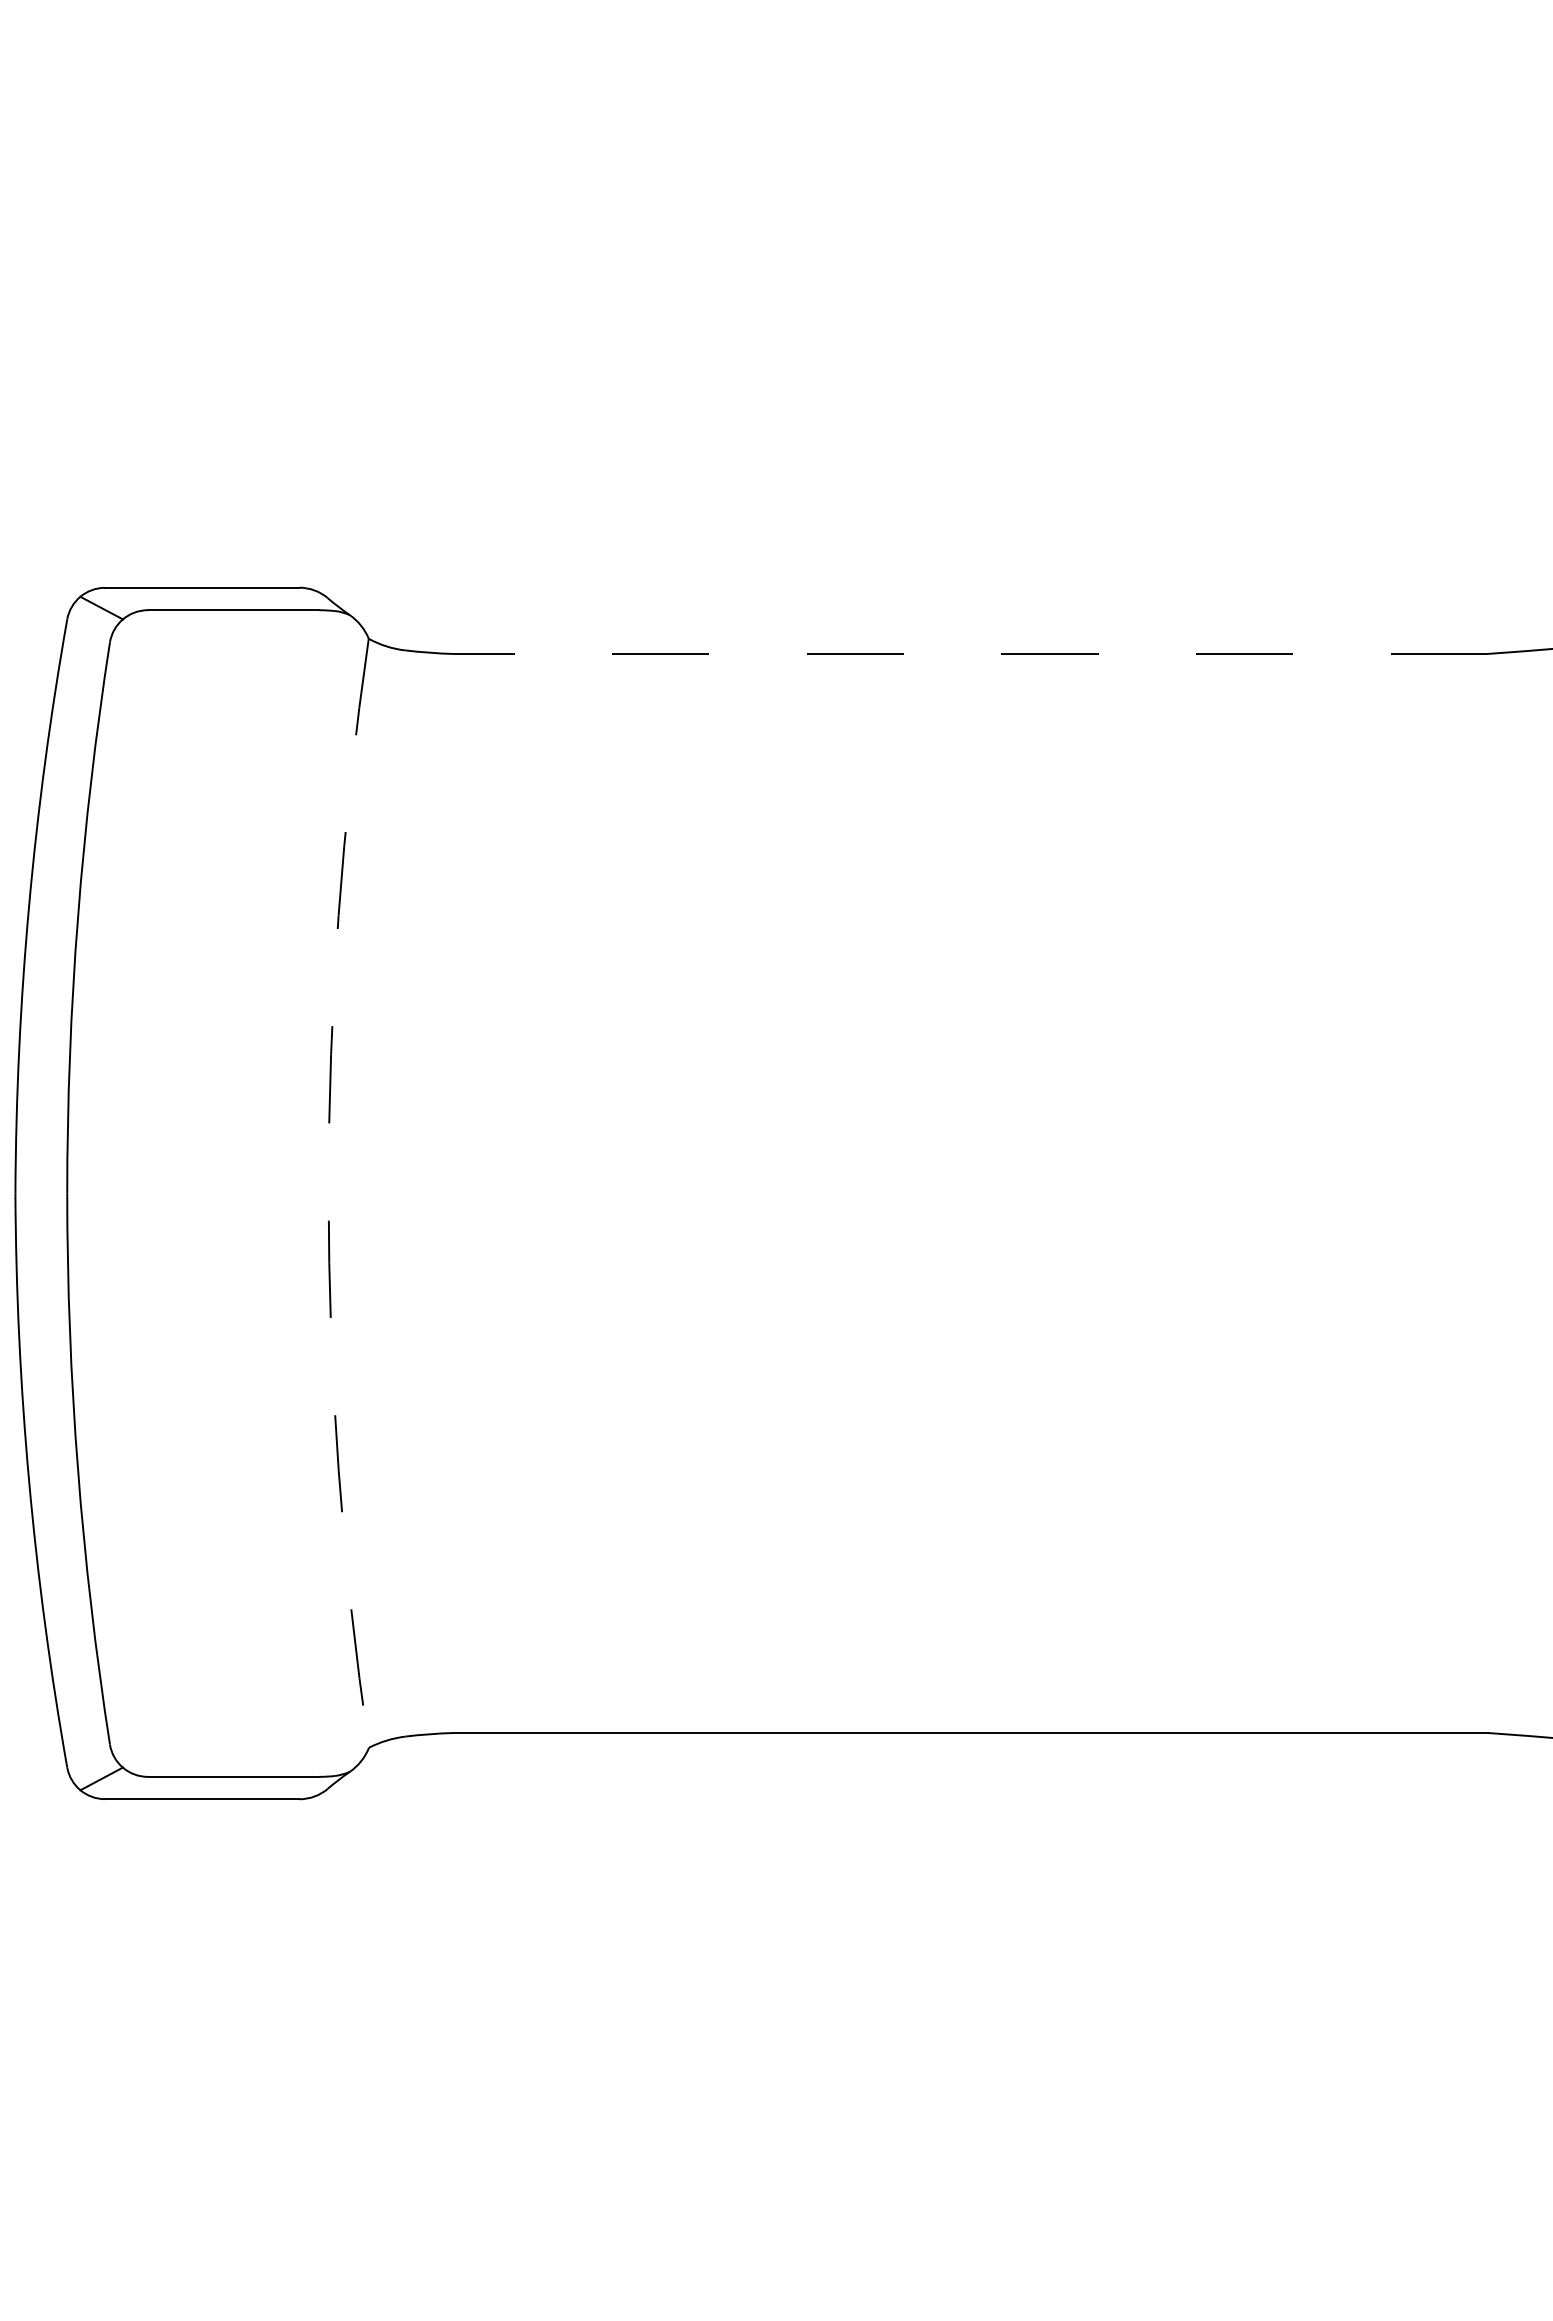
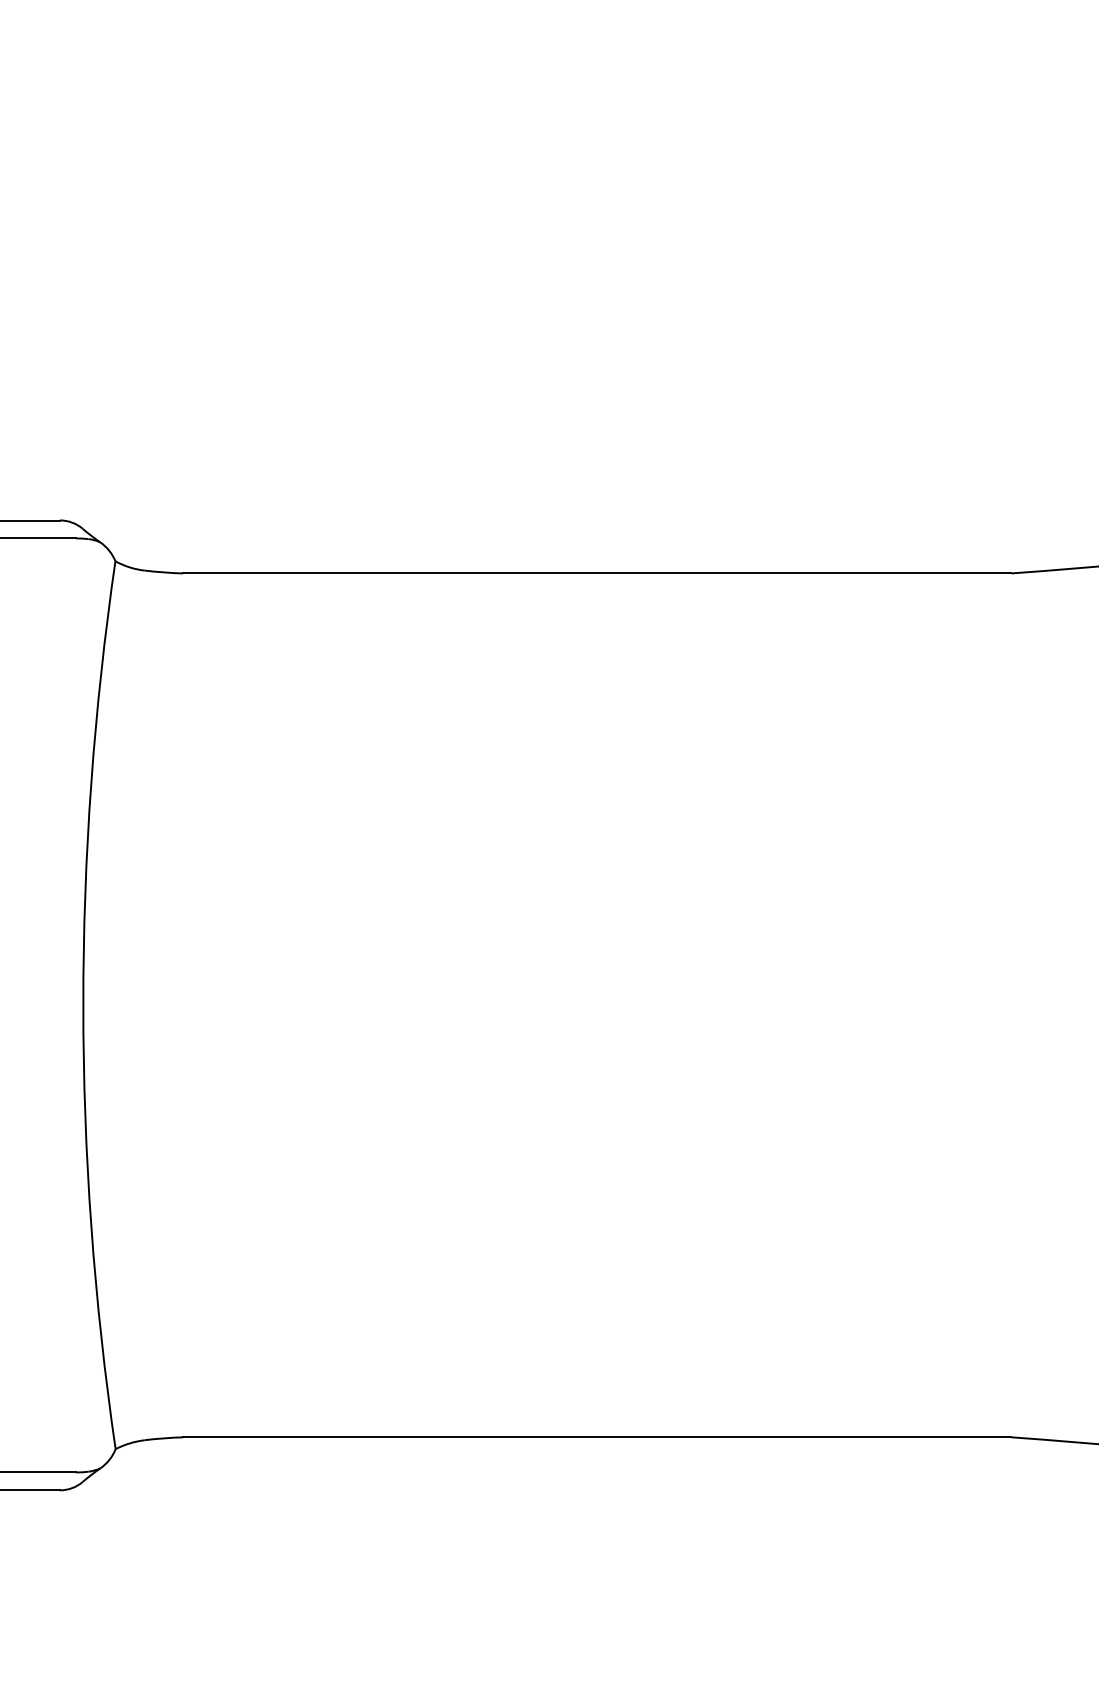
line: (970, 654) -> (597, 573), dashed -> solid
arc: (328, 1193) -> (83, 1005), dashed -> solid

